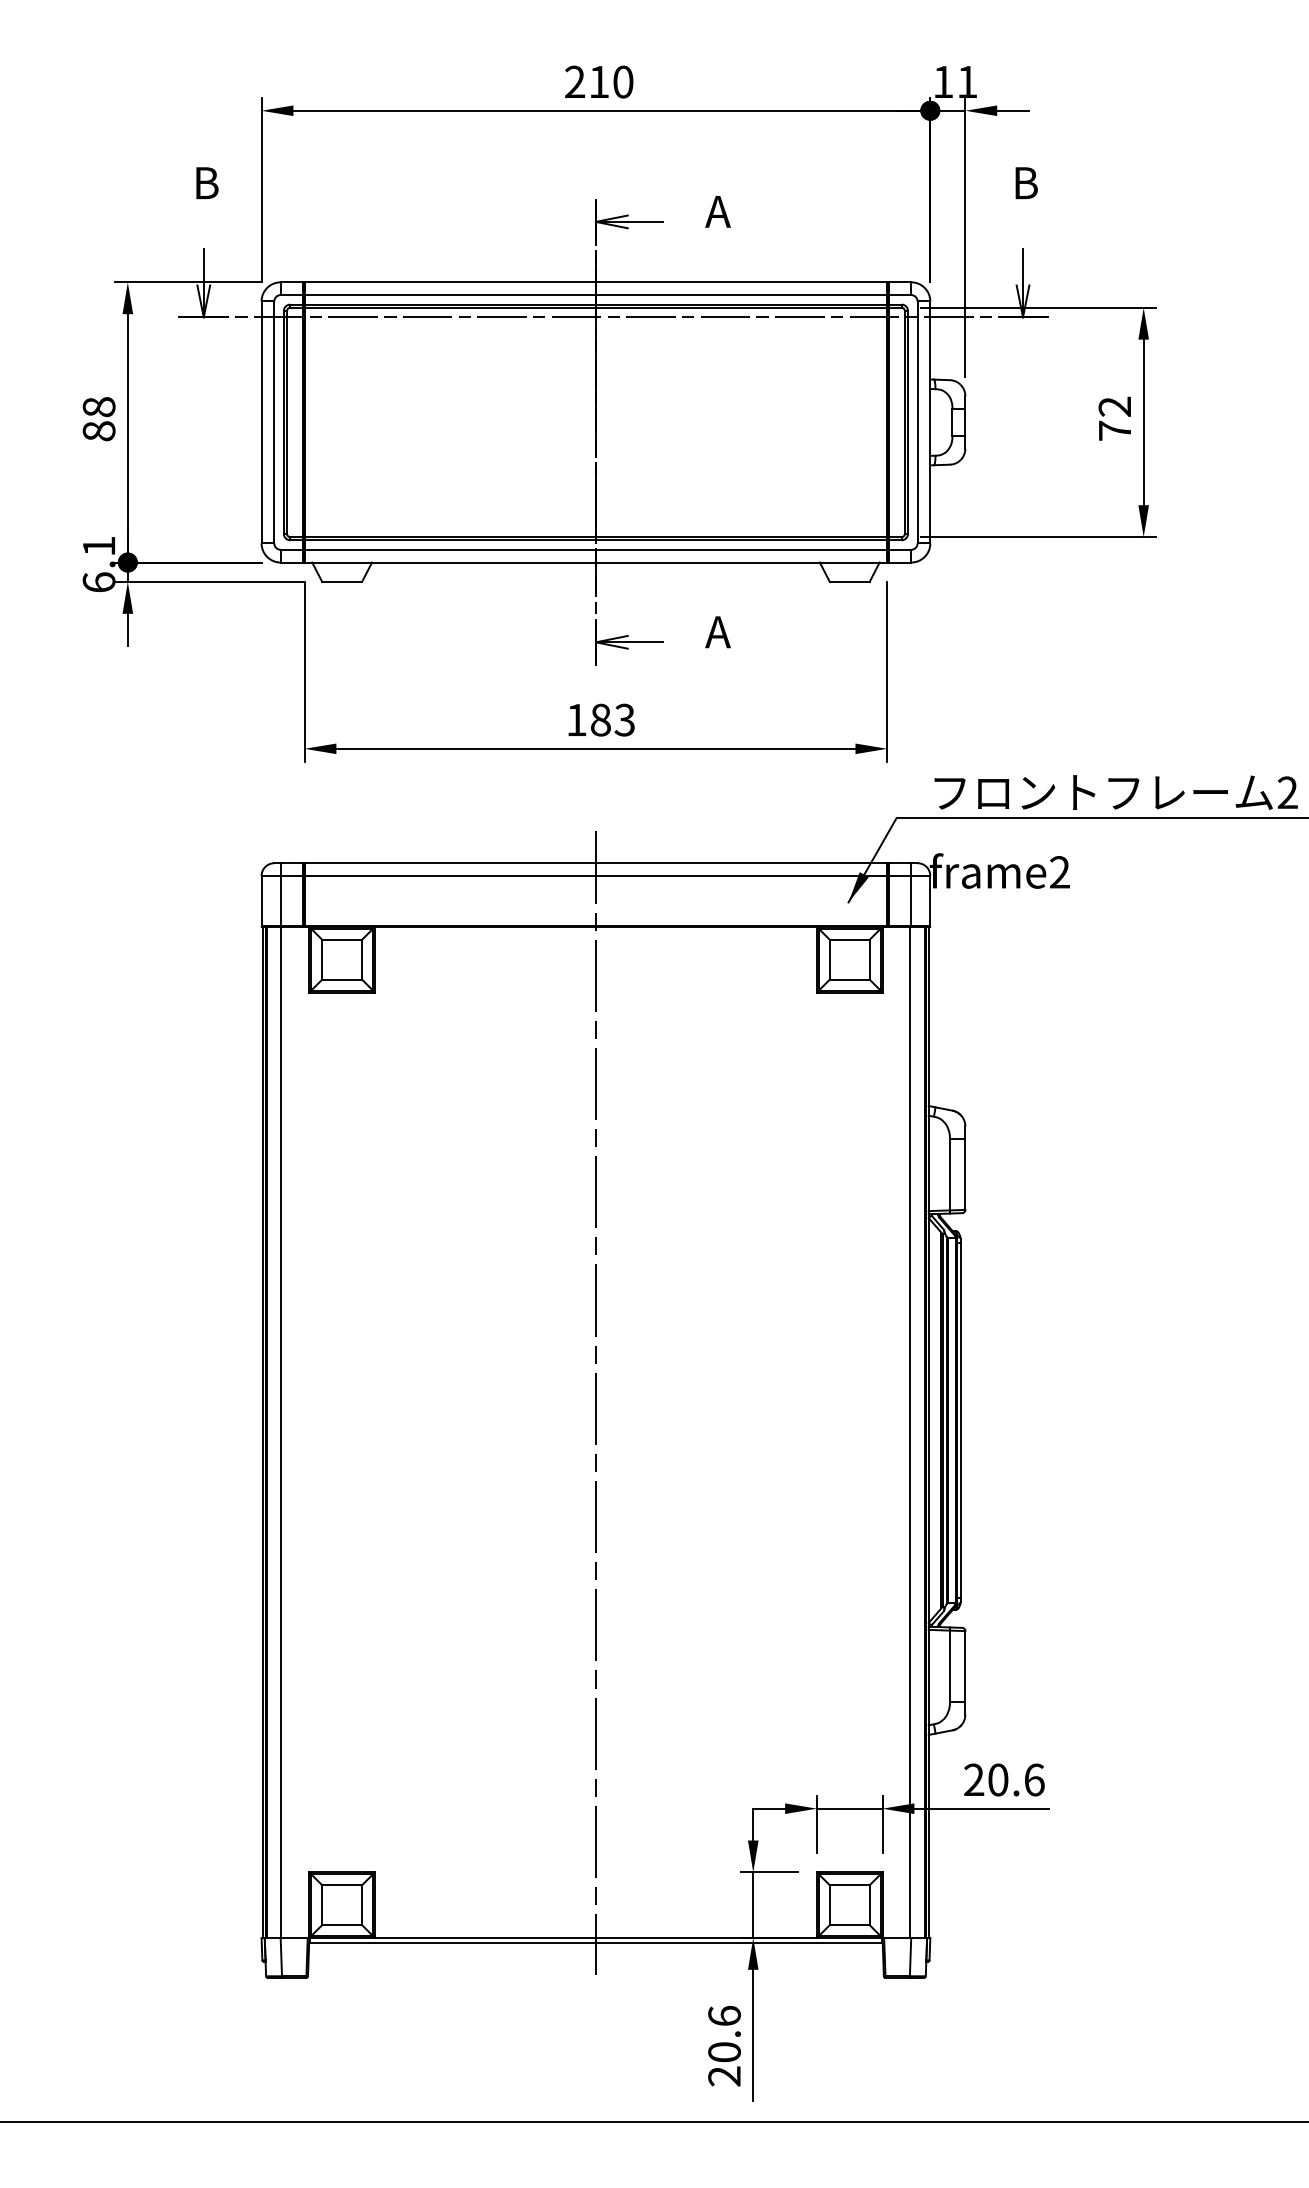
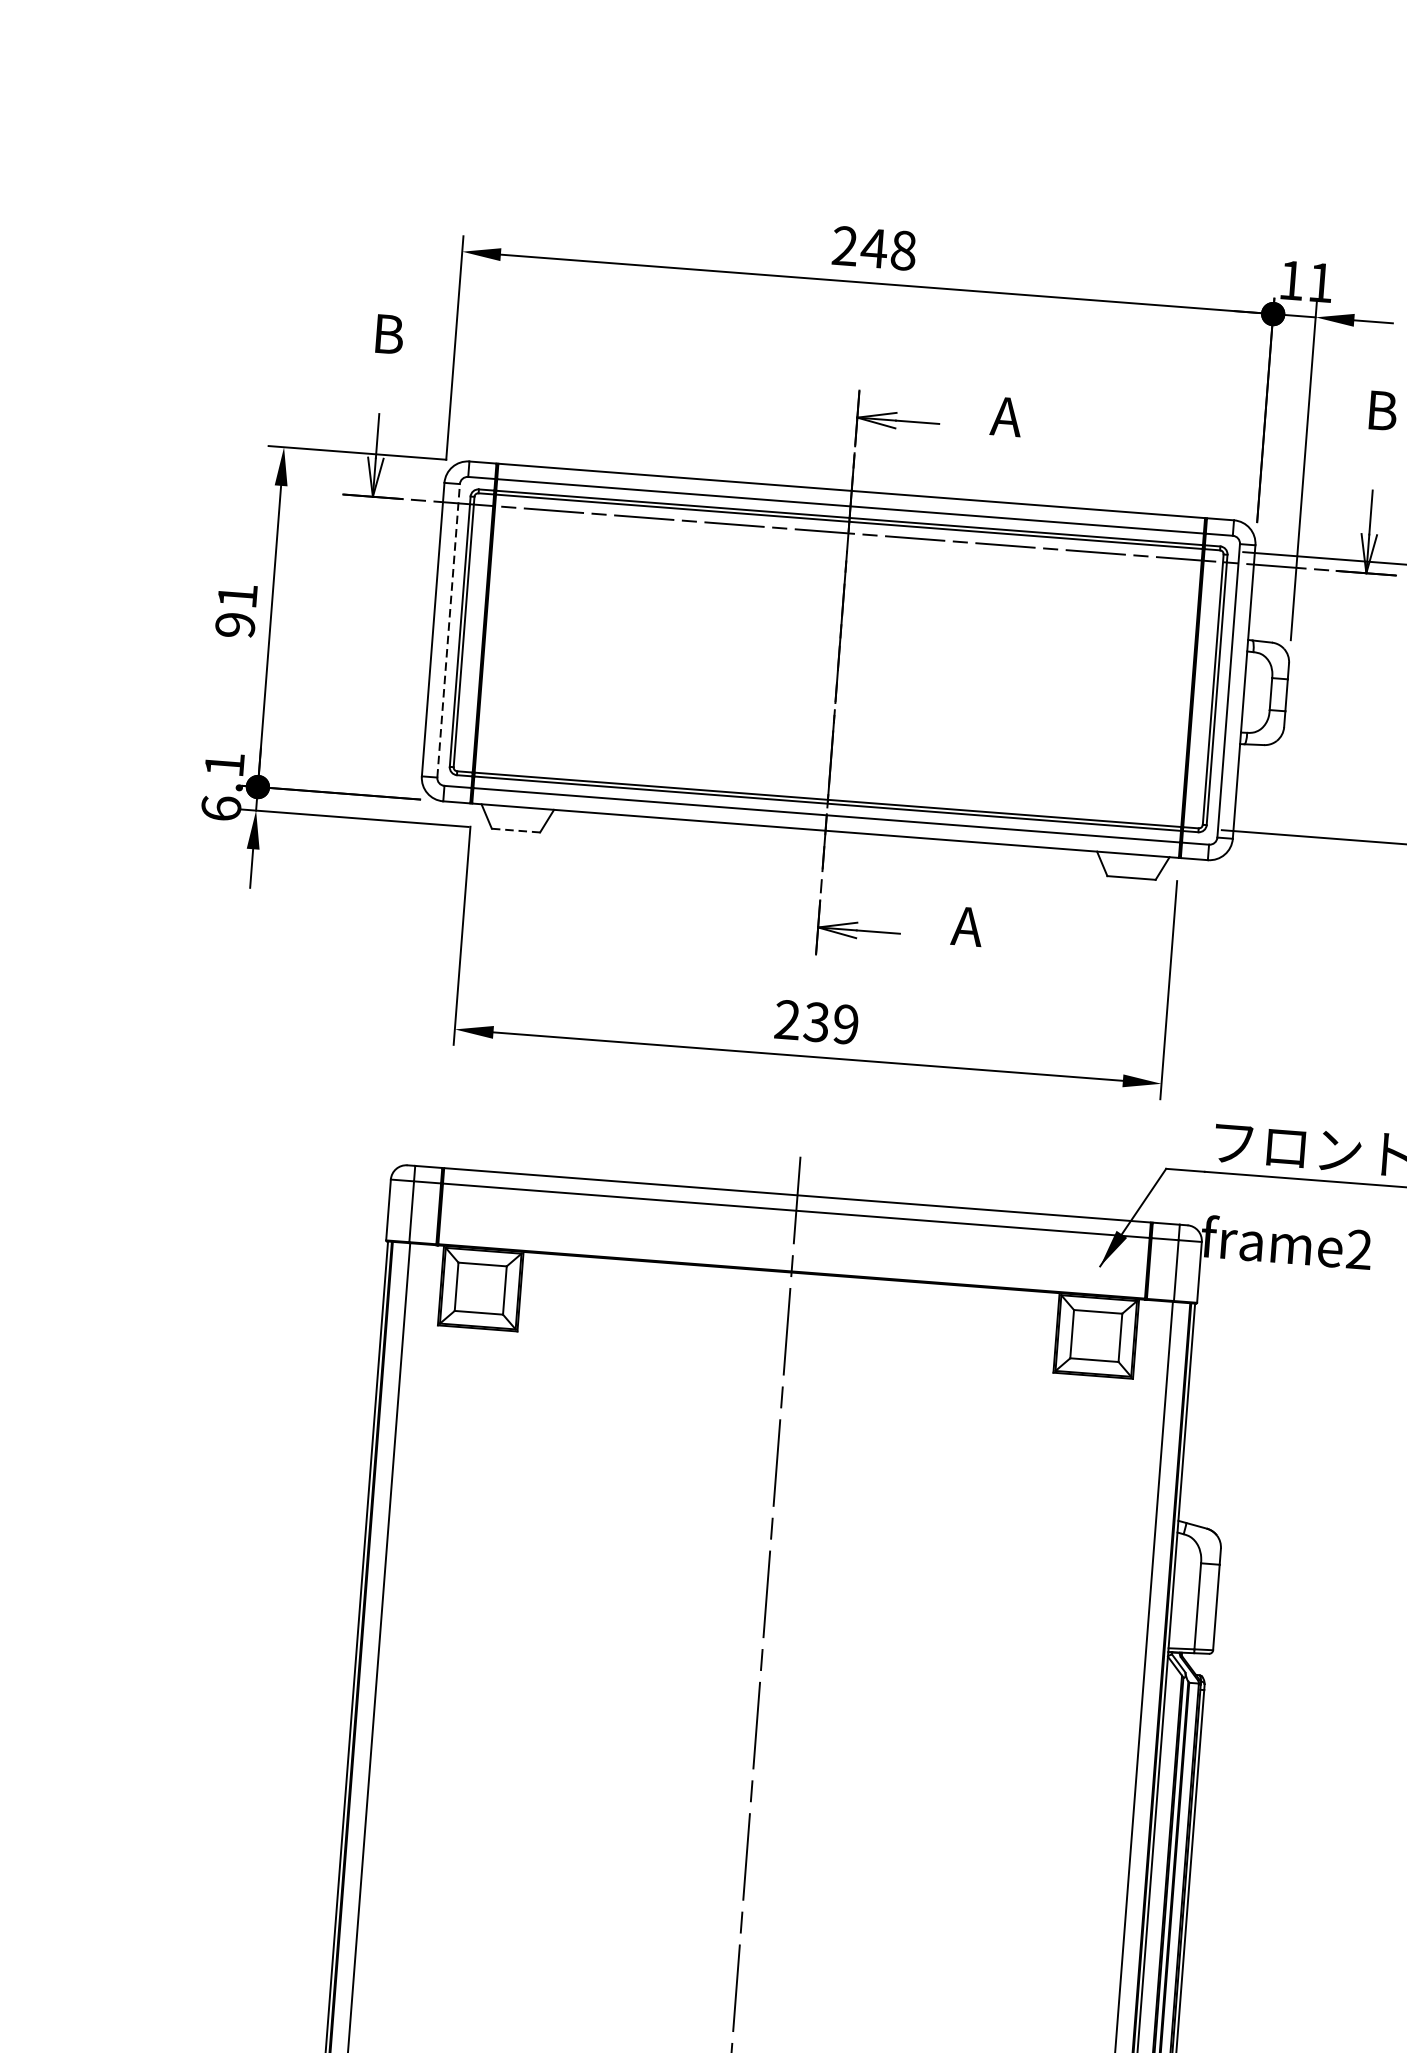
text: (610, 81) -> (888, 248), 210 -> 248
text: (98, 419) -> (235, 610), 88 -> 91
line: (274, 421) -> (448, 629), solid -> dashed
line: (342, 581) -> (516, 830), solid -> dashed
text: (600, 719) -> (816, 1021), 183 -> 239

